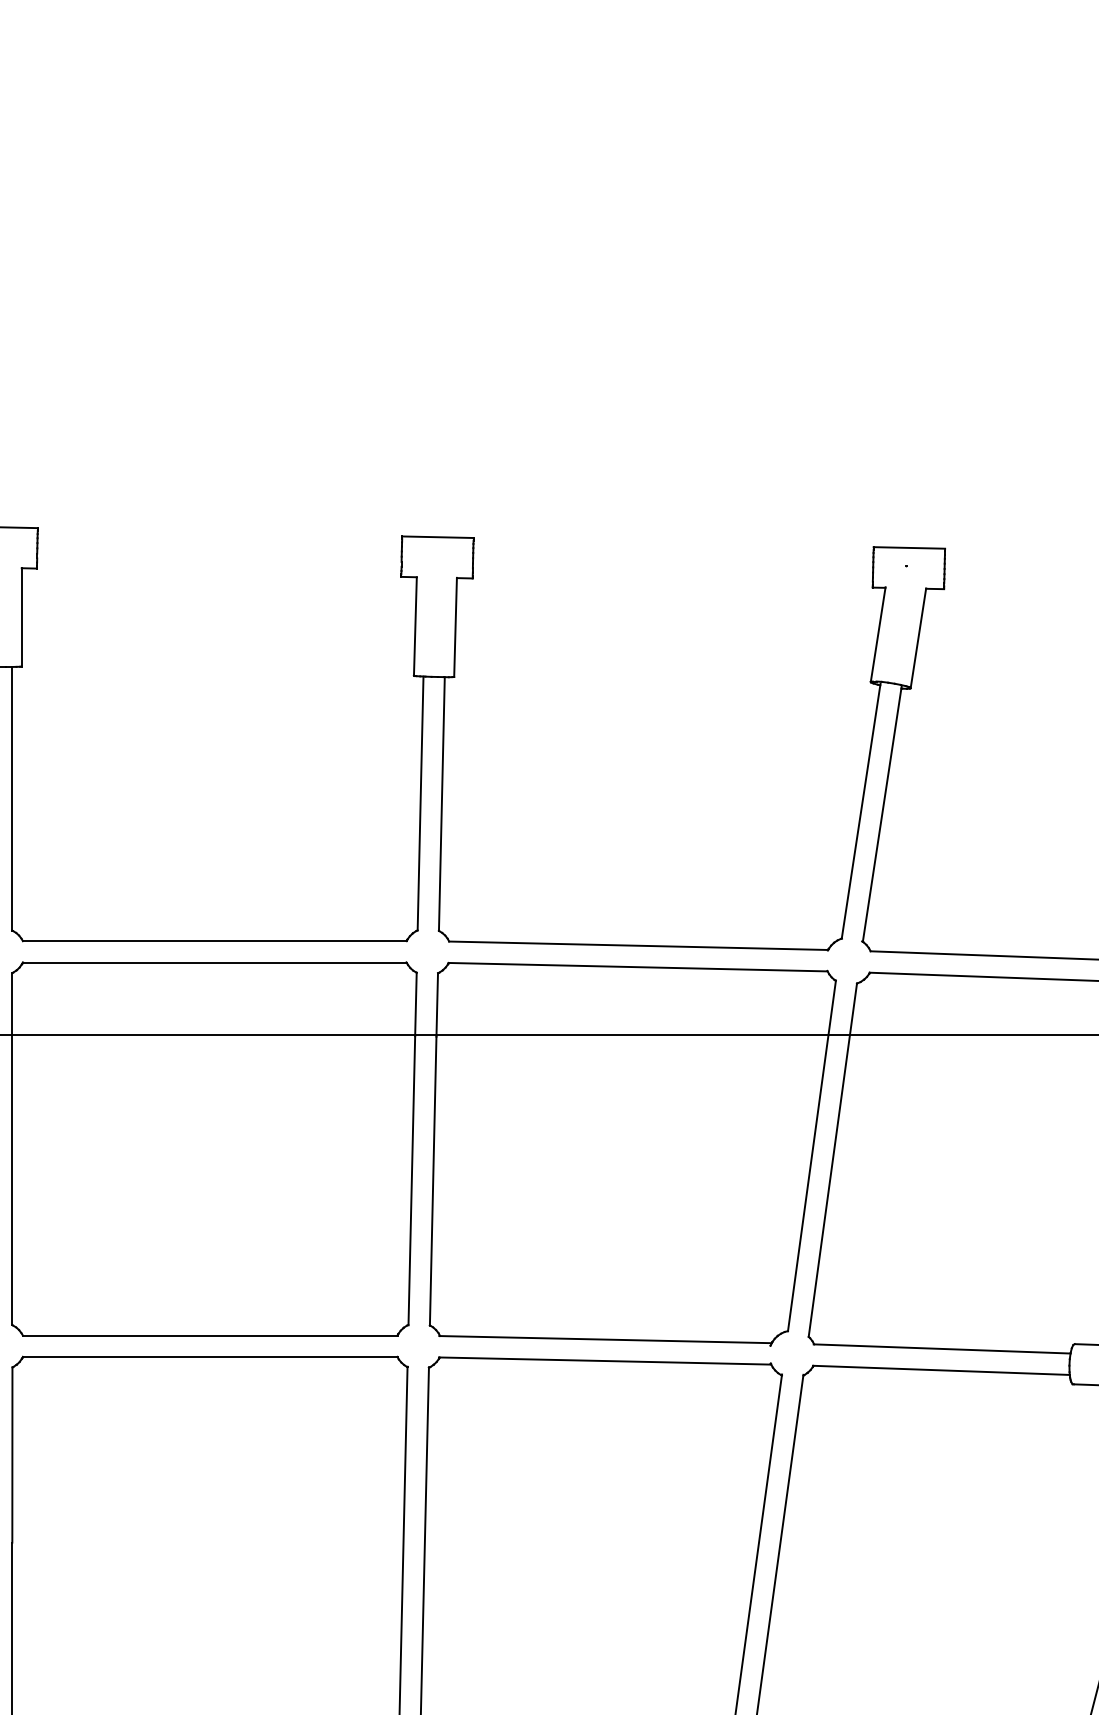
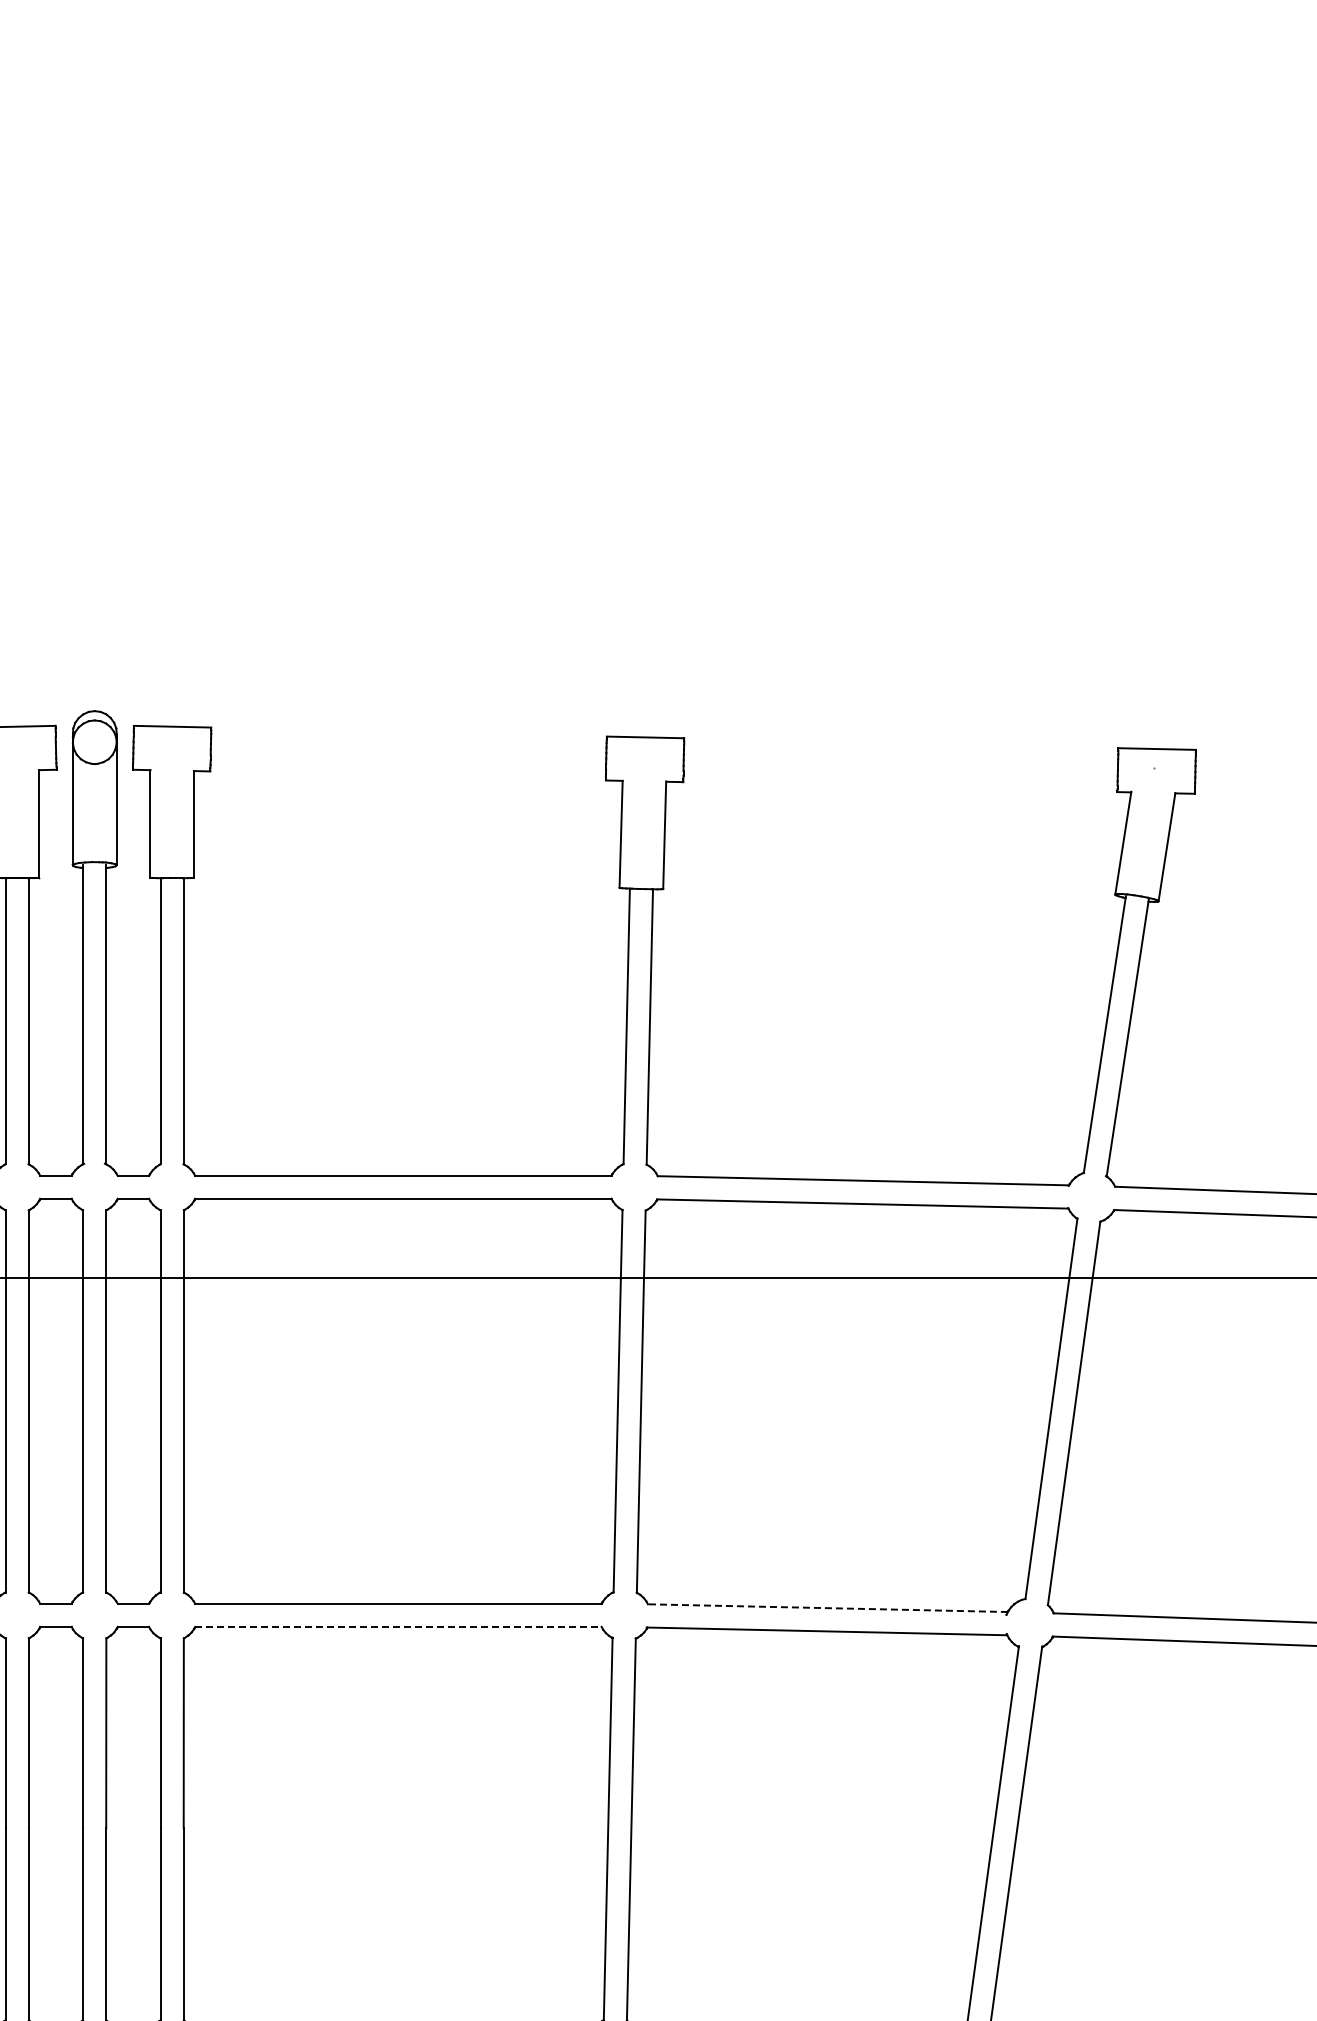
line: (604, 1339) -> (826, 1608), solid -> dashed
line: (210, 1357) -> (398, 1627), solid -> dashed

